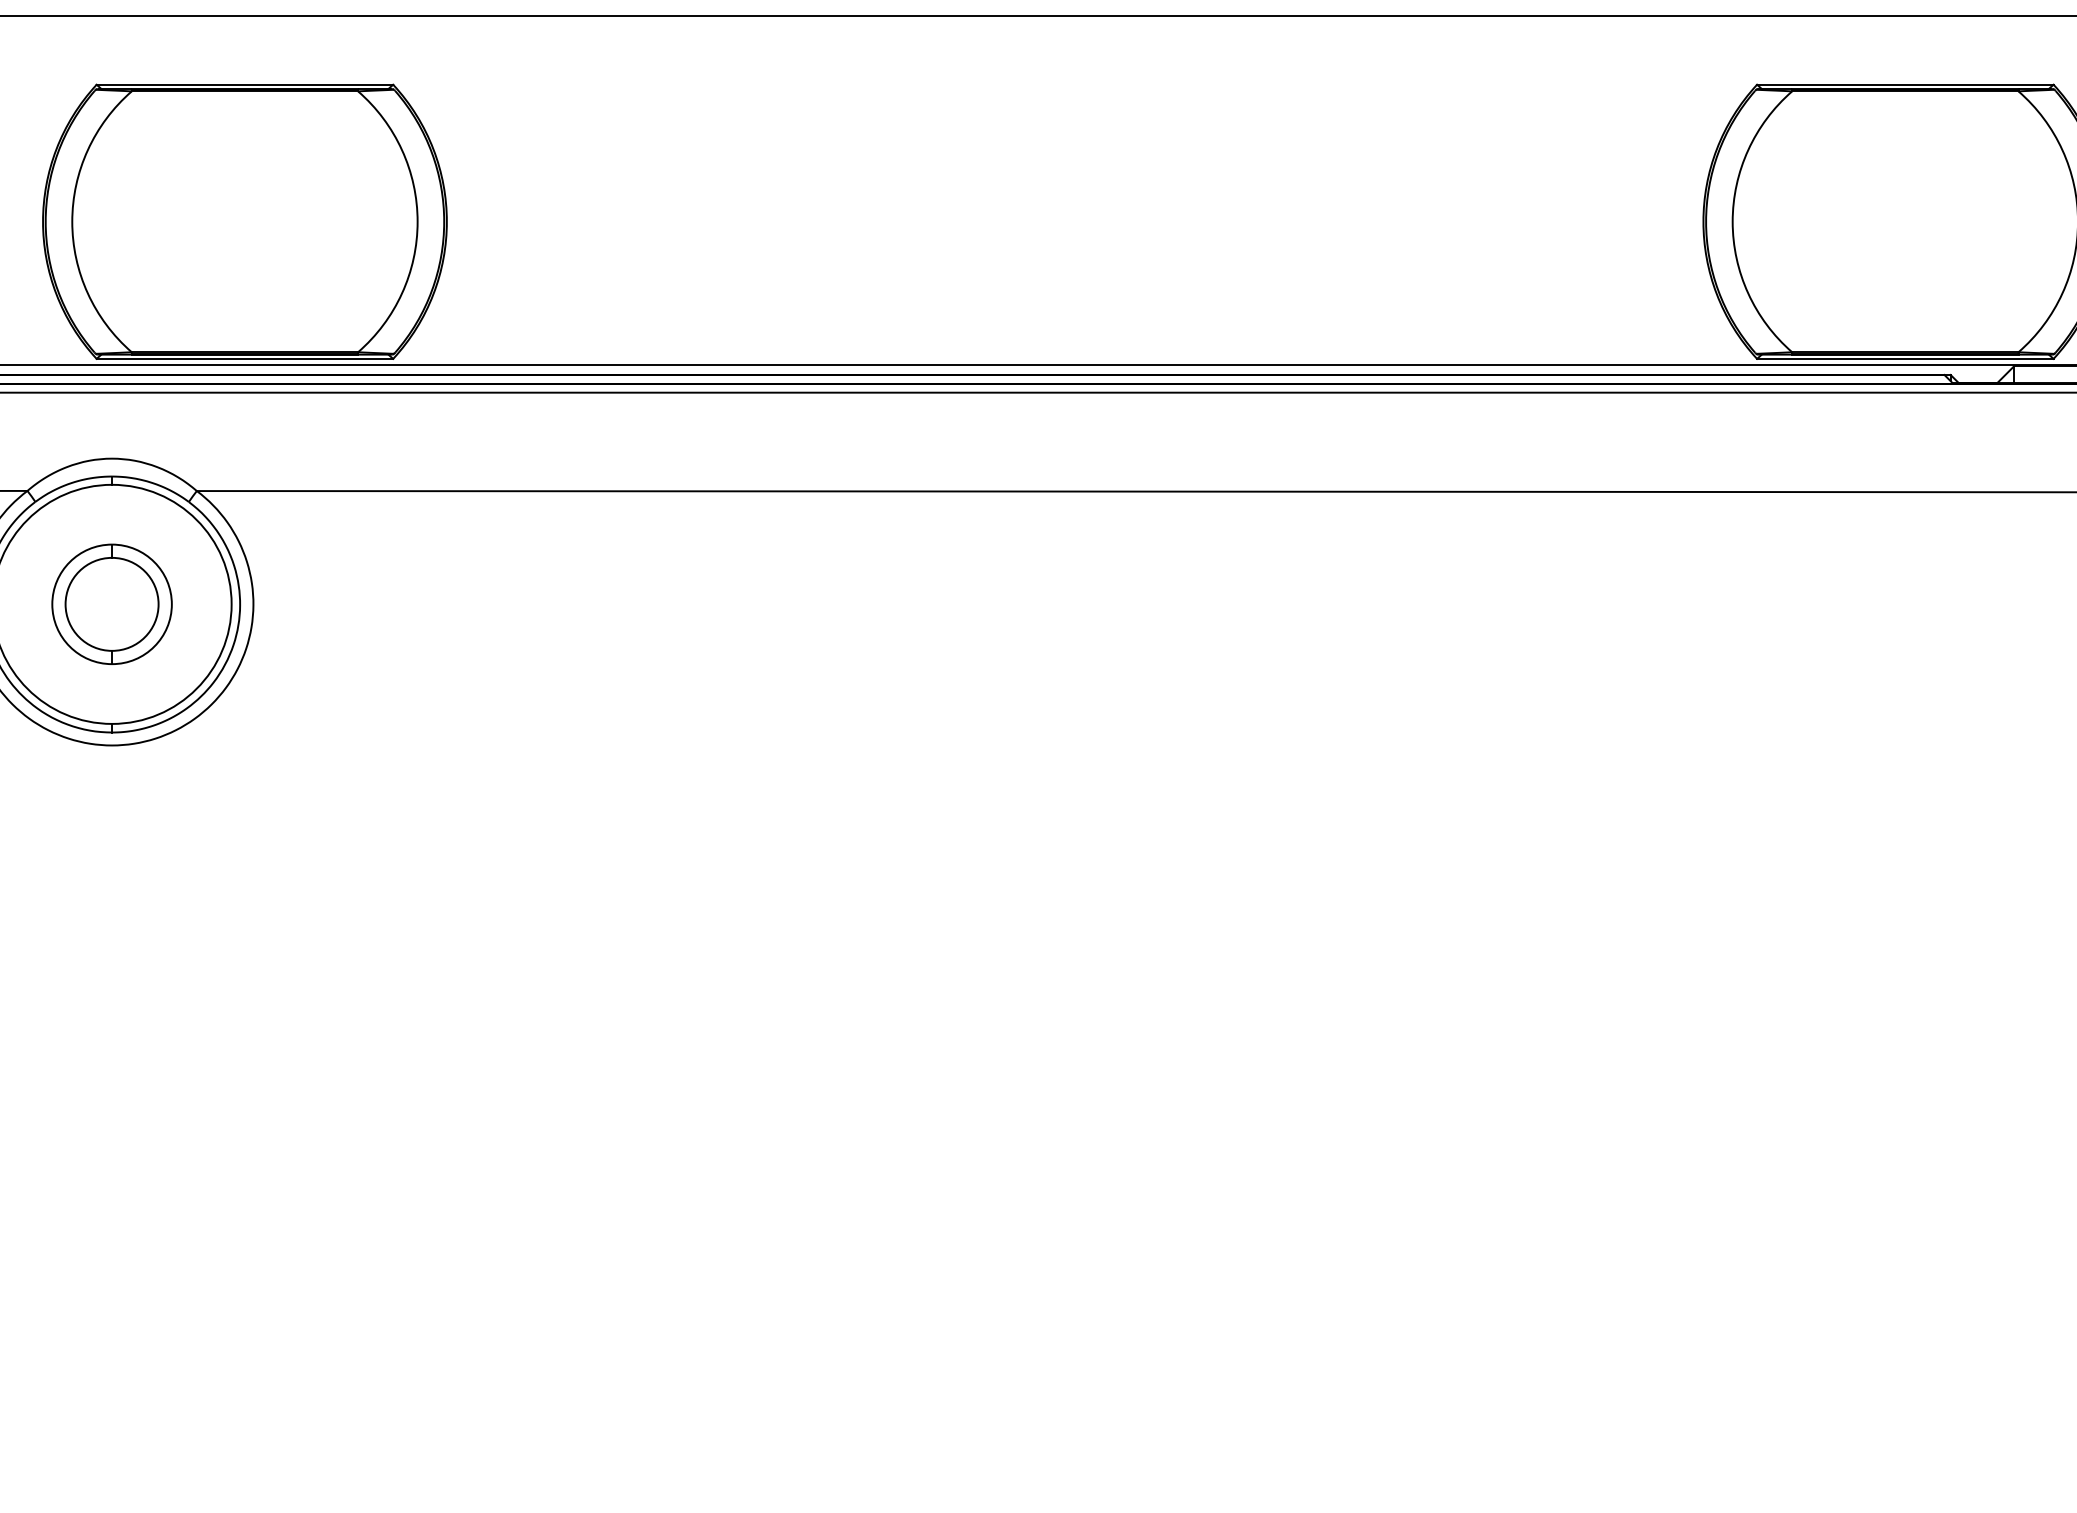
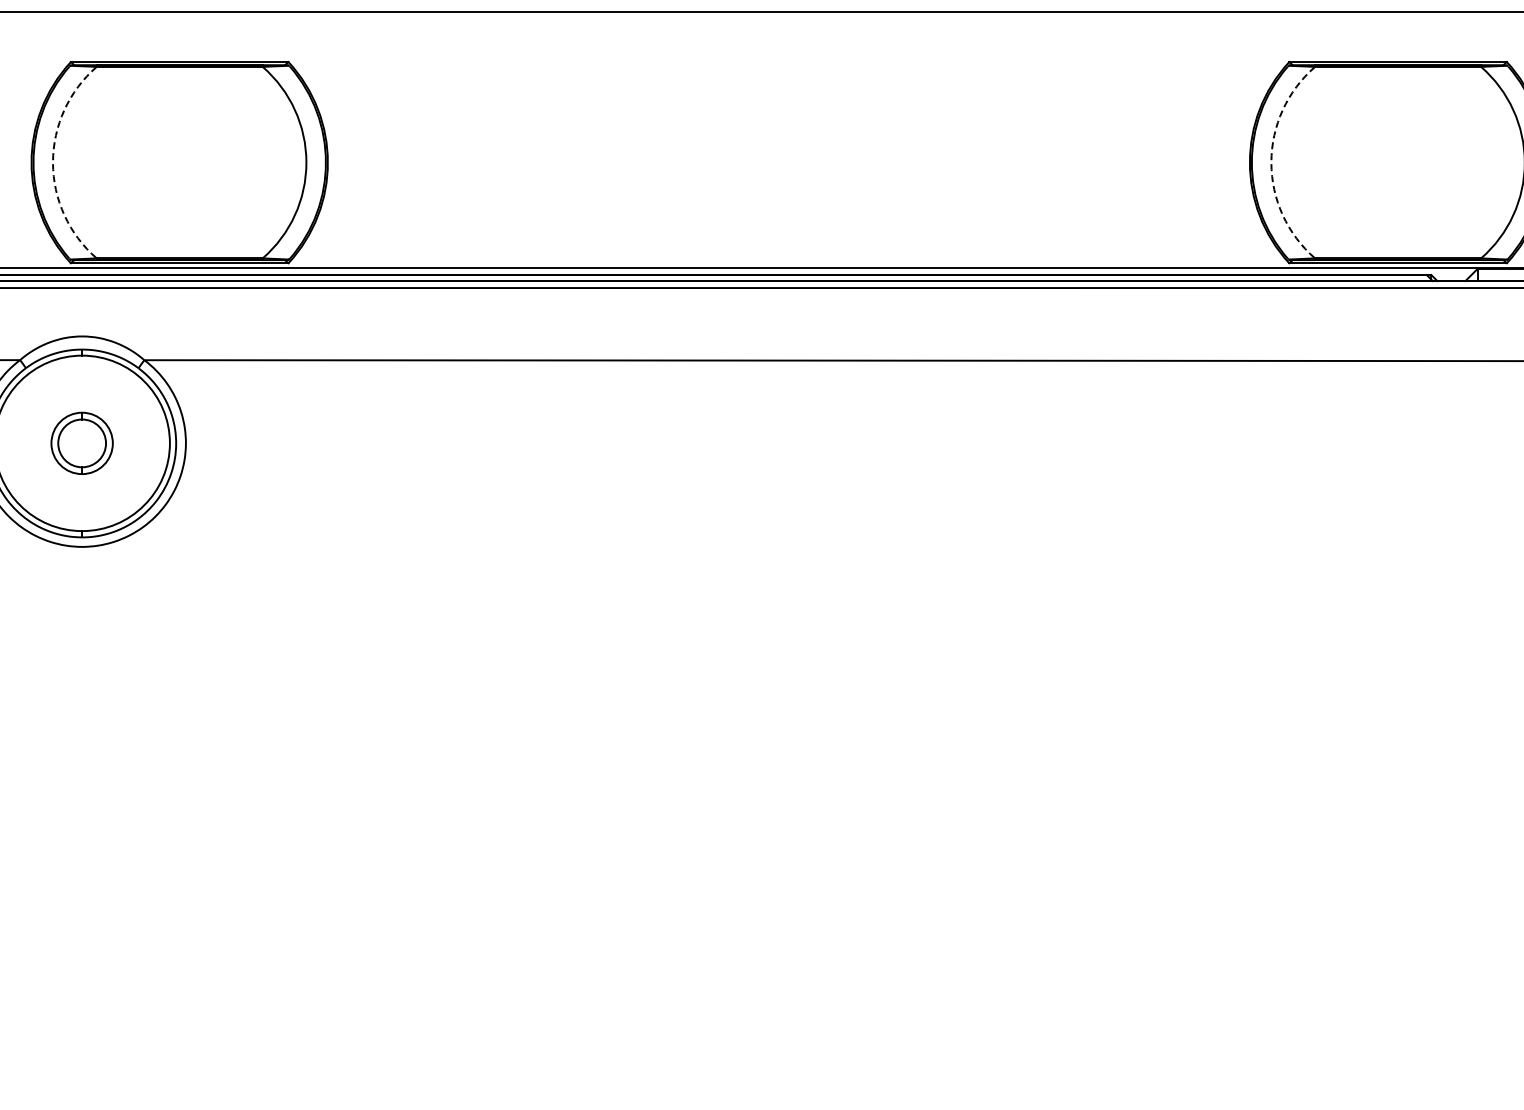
arc: (72, 221) -> (53, 162), solid -> dashed
arc: (1732, 221) -> (1271, 162), solid -> dashed
part: (111, 604) -> (81, 443), size x0.7

